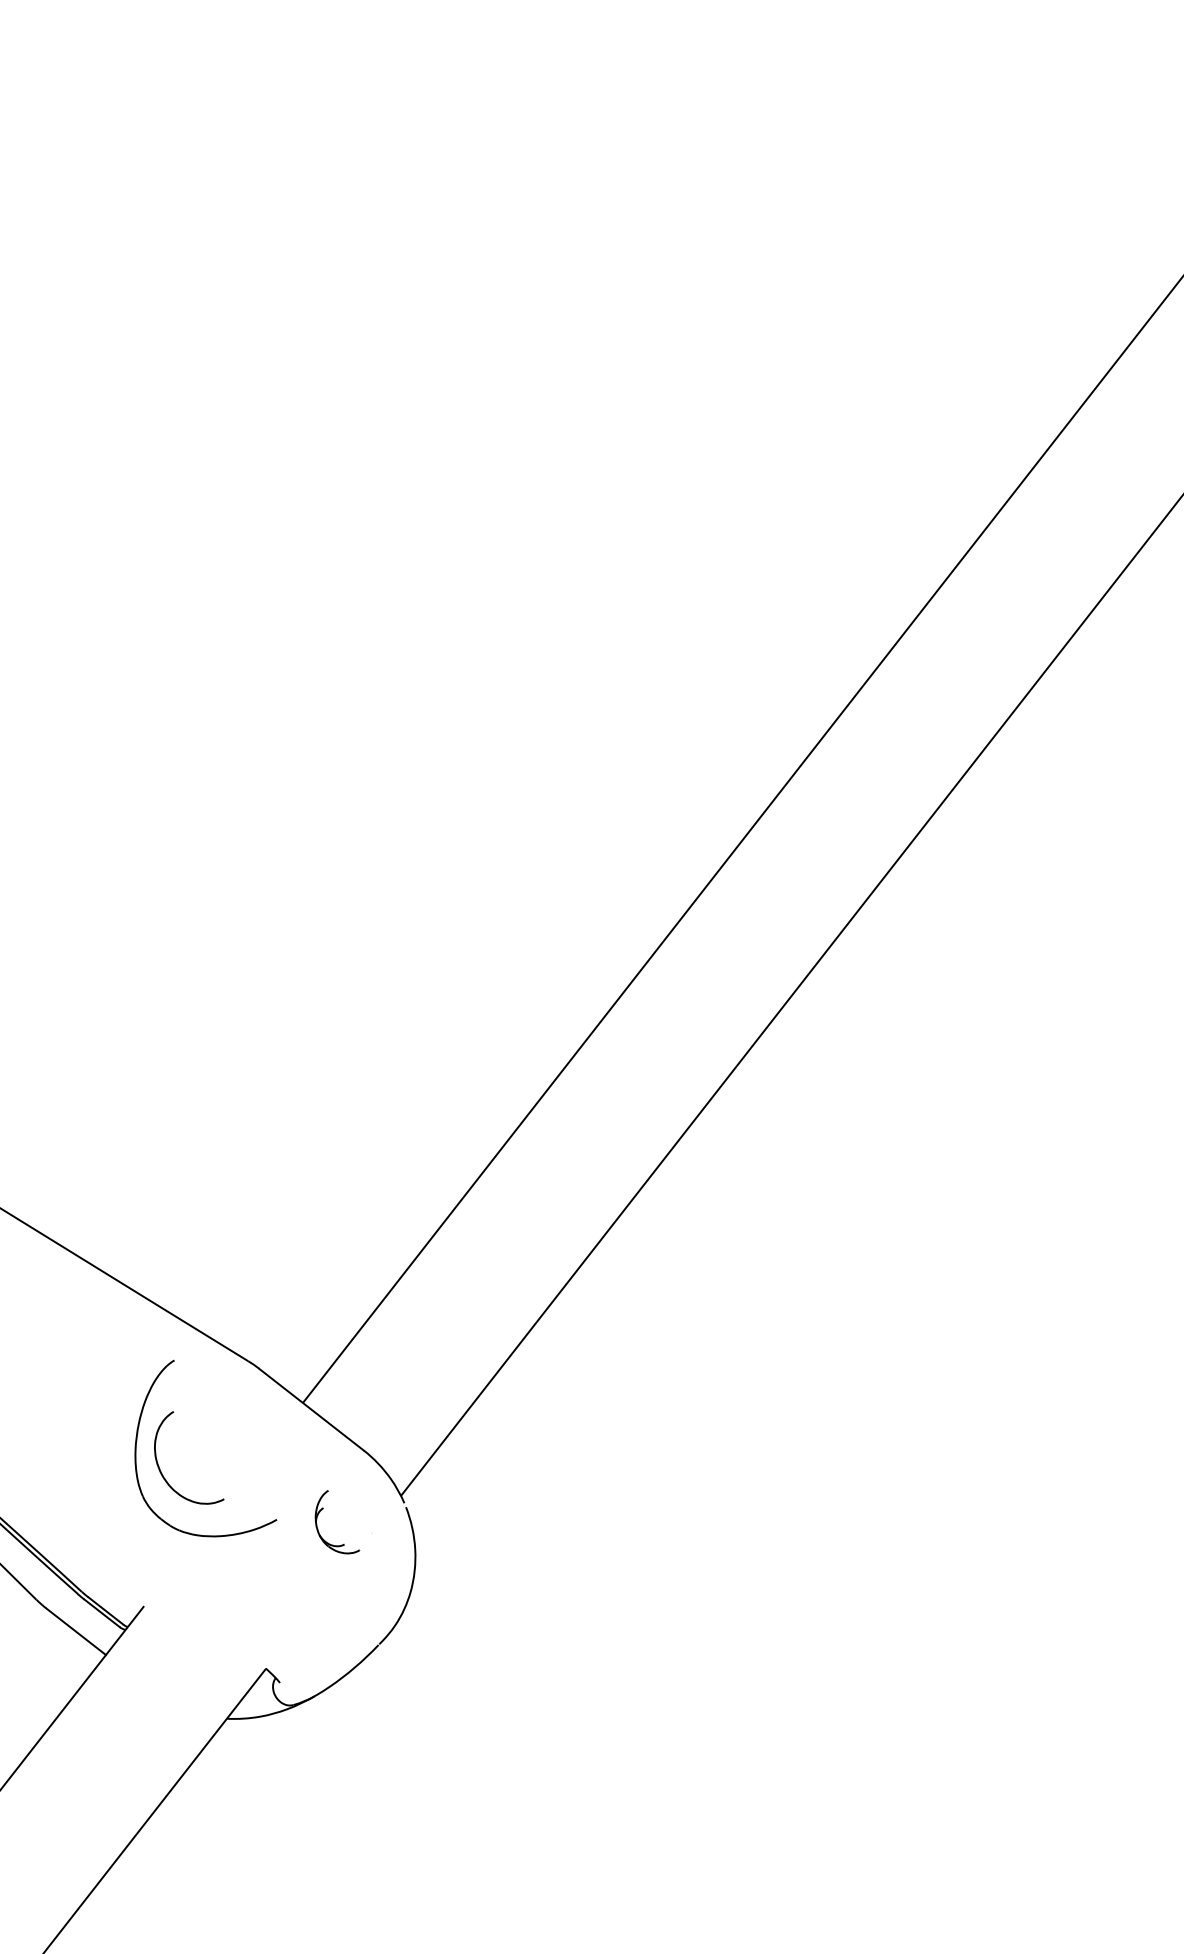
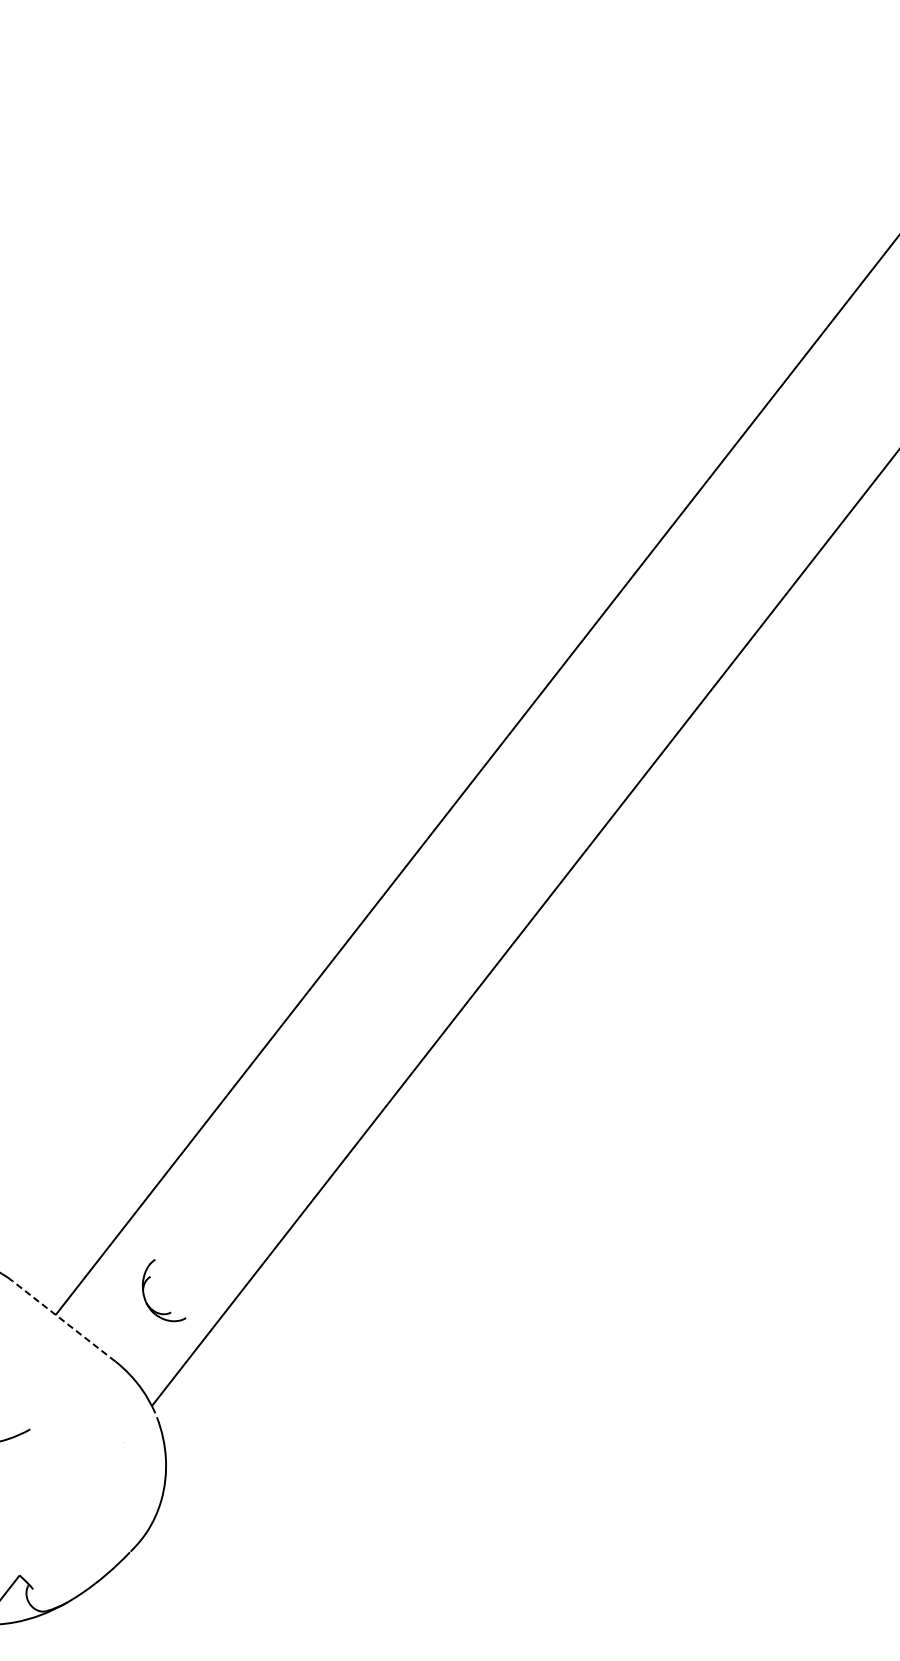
line: (311, 1409) -> (64, 1321), solid -> dashed
part: (323, 1509) -> (150, 1278), moved

